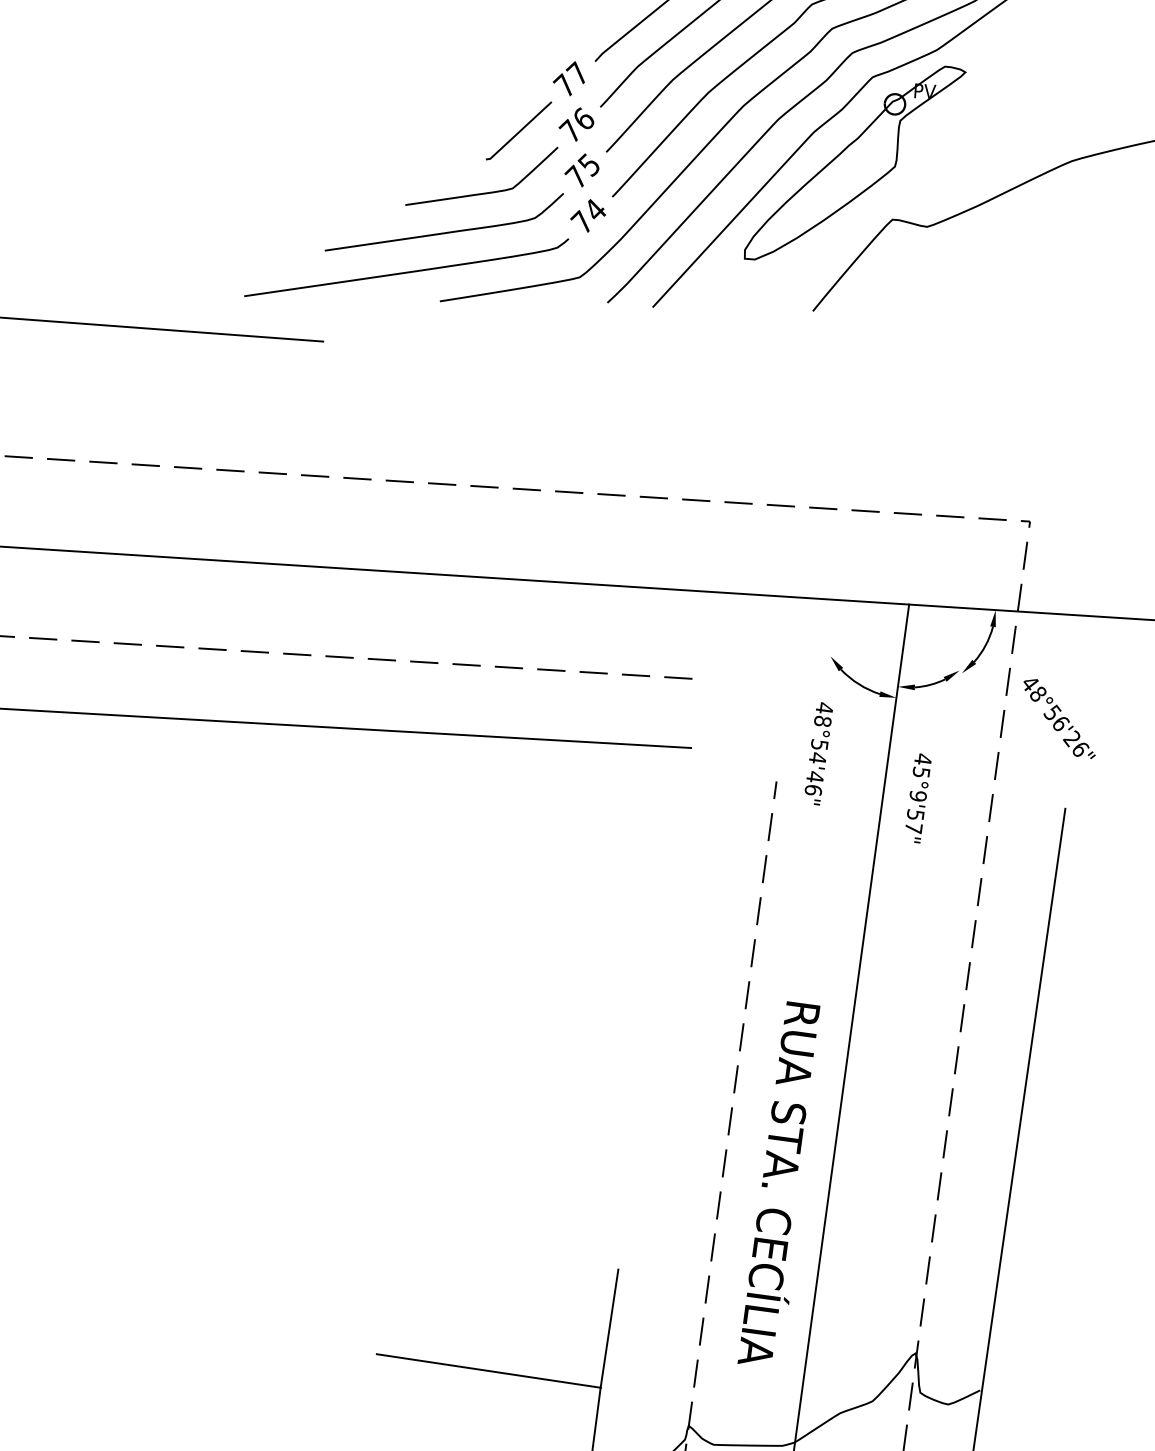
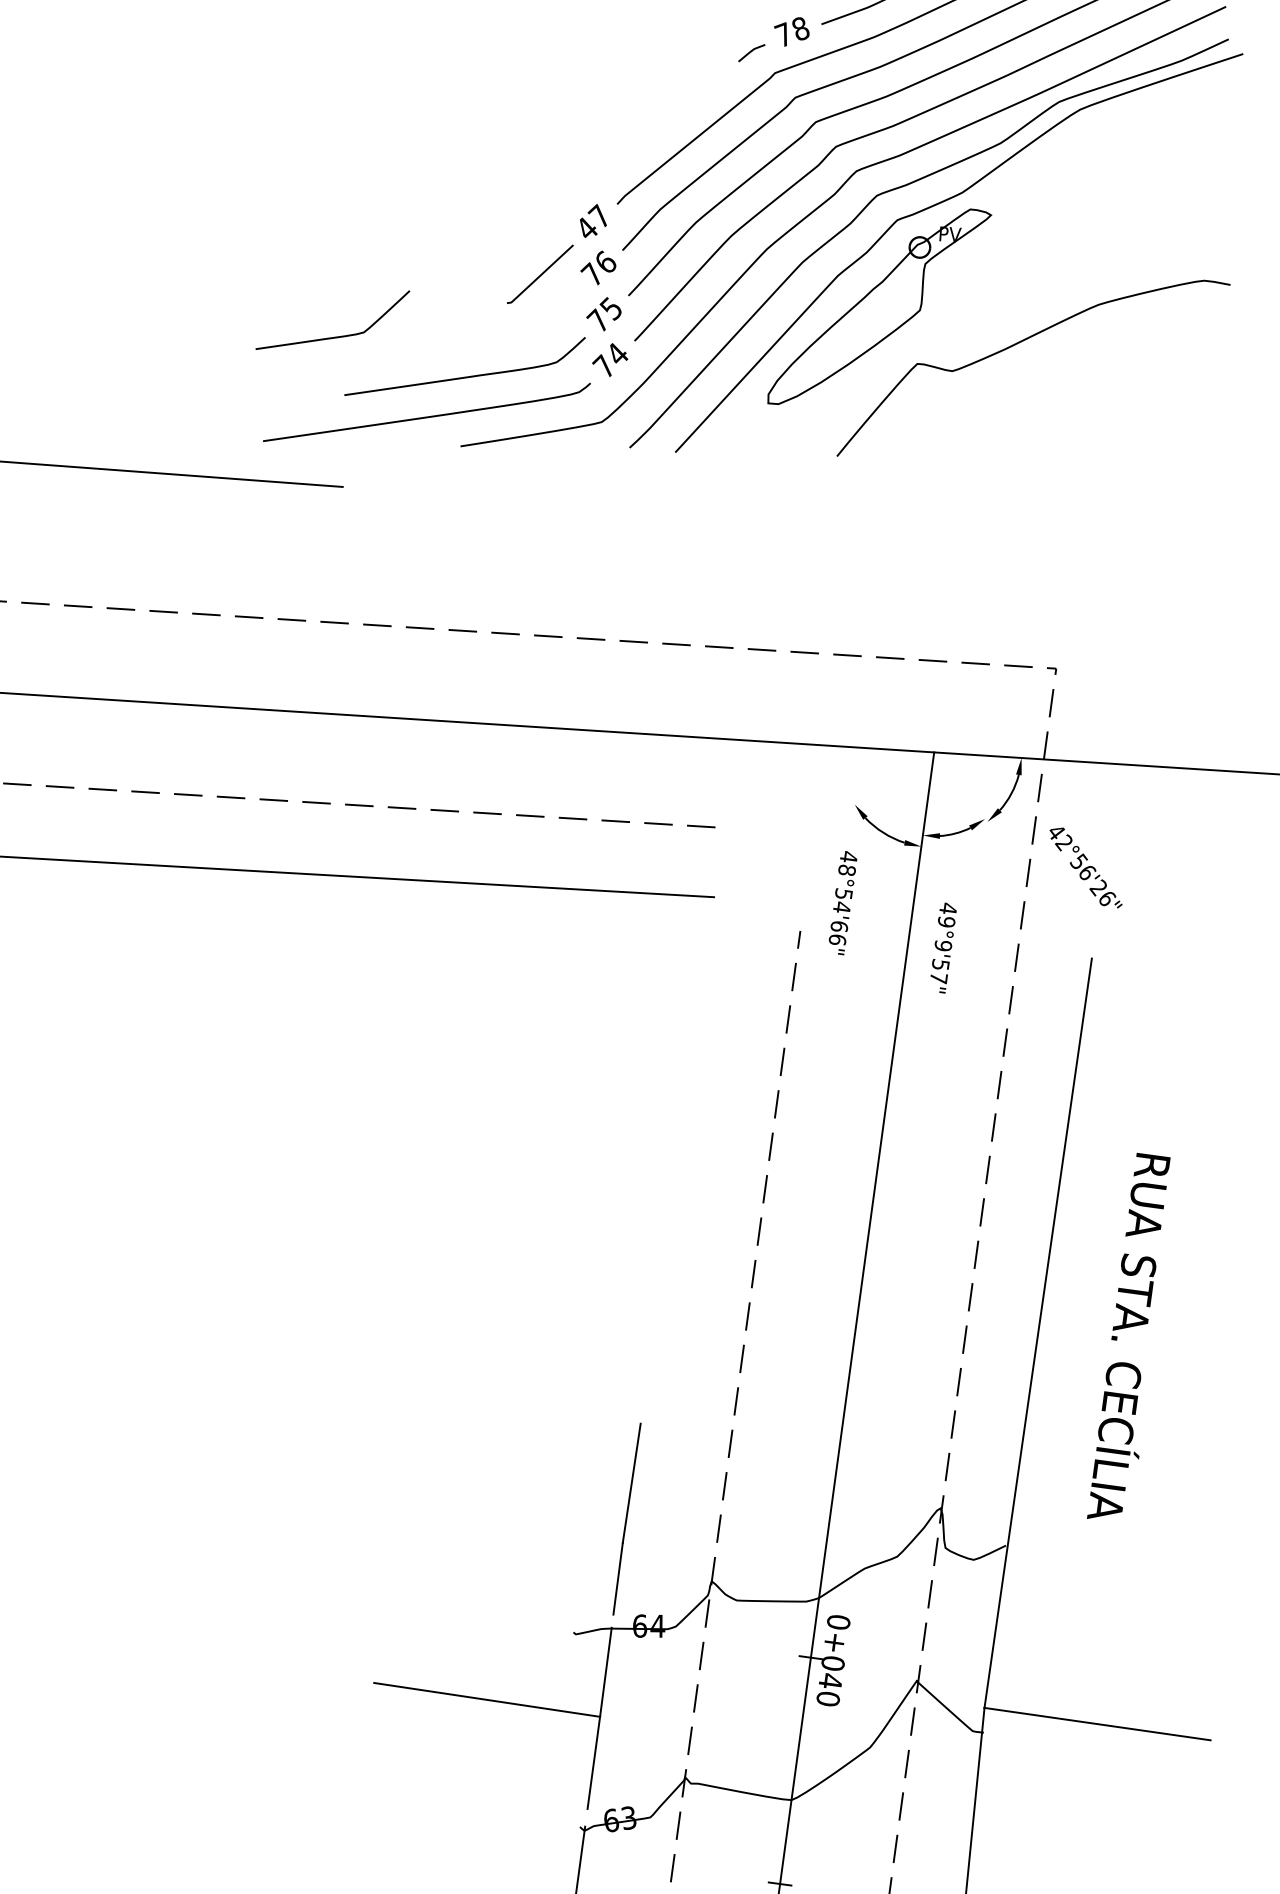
text: (563, 84) -> (585, 227), 77 -> 47
curve: (483, 192) -> (334, 336), moved
text: (1037, 693) -> (1063, 842), 48°56'26" -> 42°56'26"
text: (921, 772) -> (946, 921), 45°9'57" -> 49°9'57"
text: (815, 776) -> (839, 925), 48°54'46" -> 48°54'66"
text: (778, 1182) -> (1128, 1335), moved
line: (488, 1370) -> (509, 1525), removed

